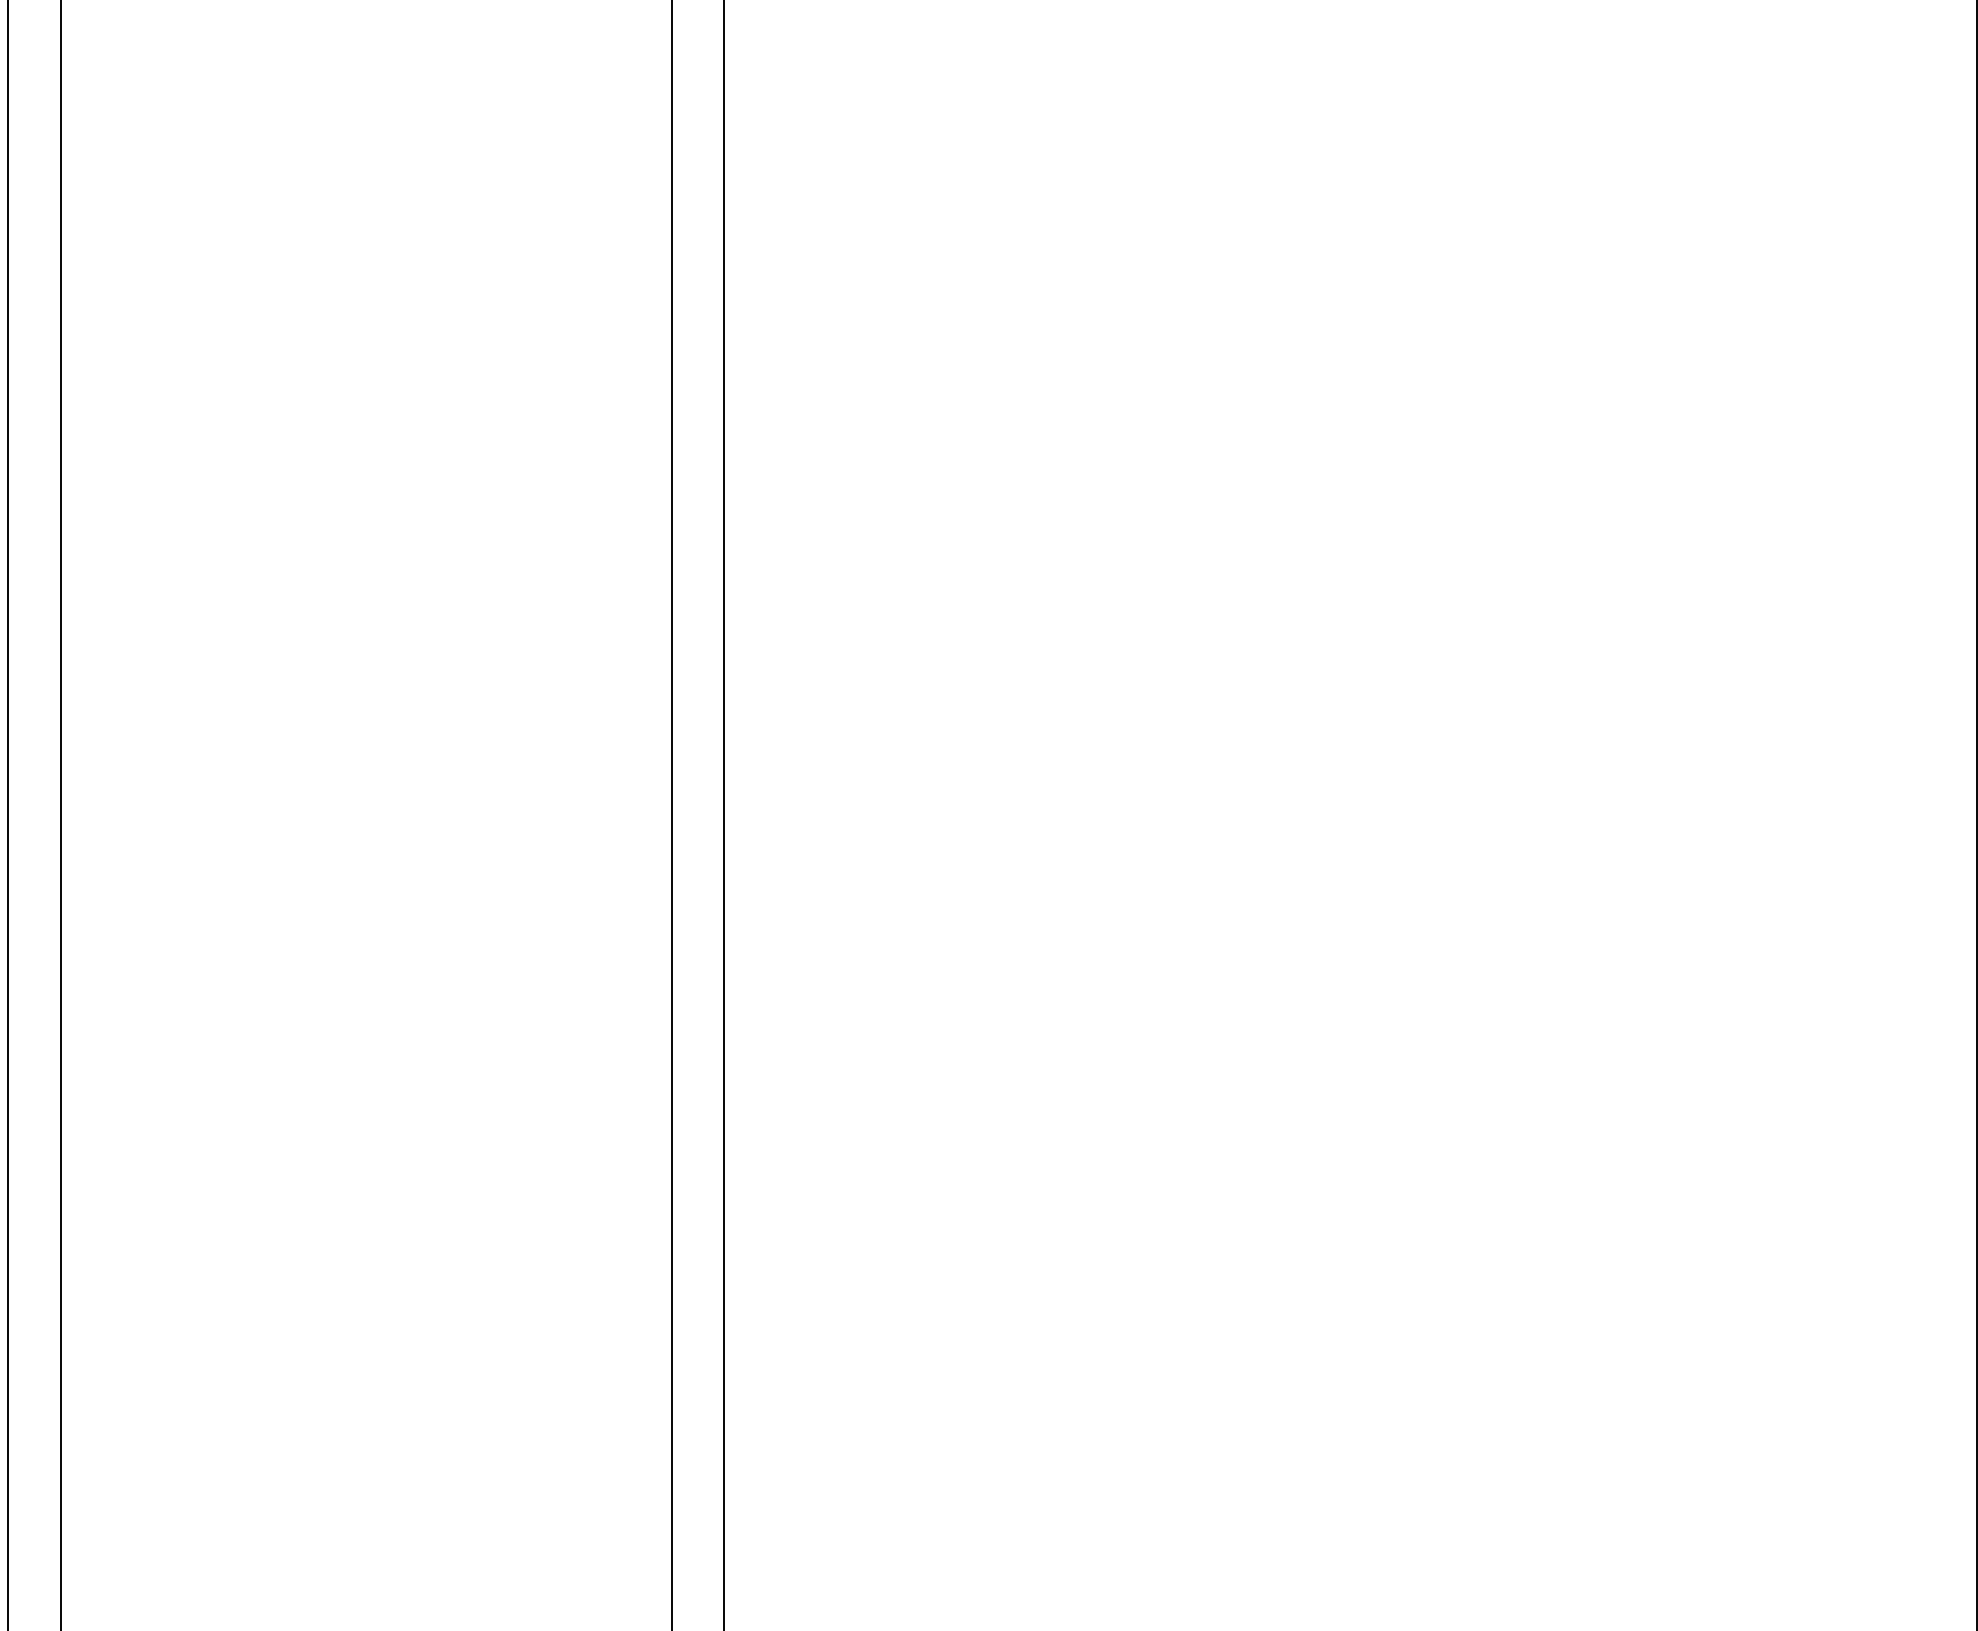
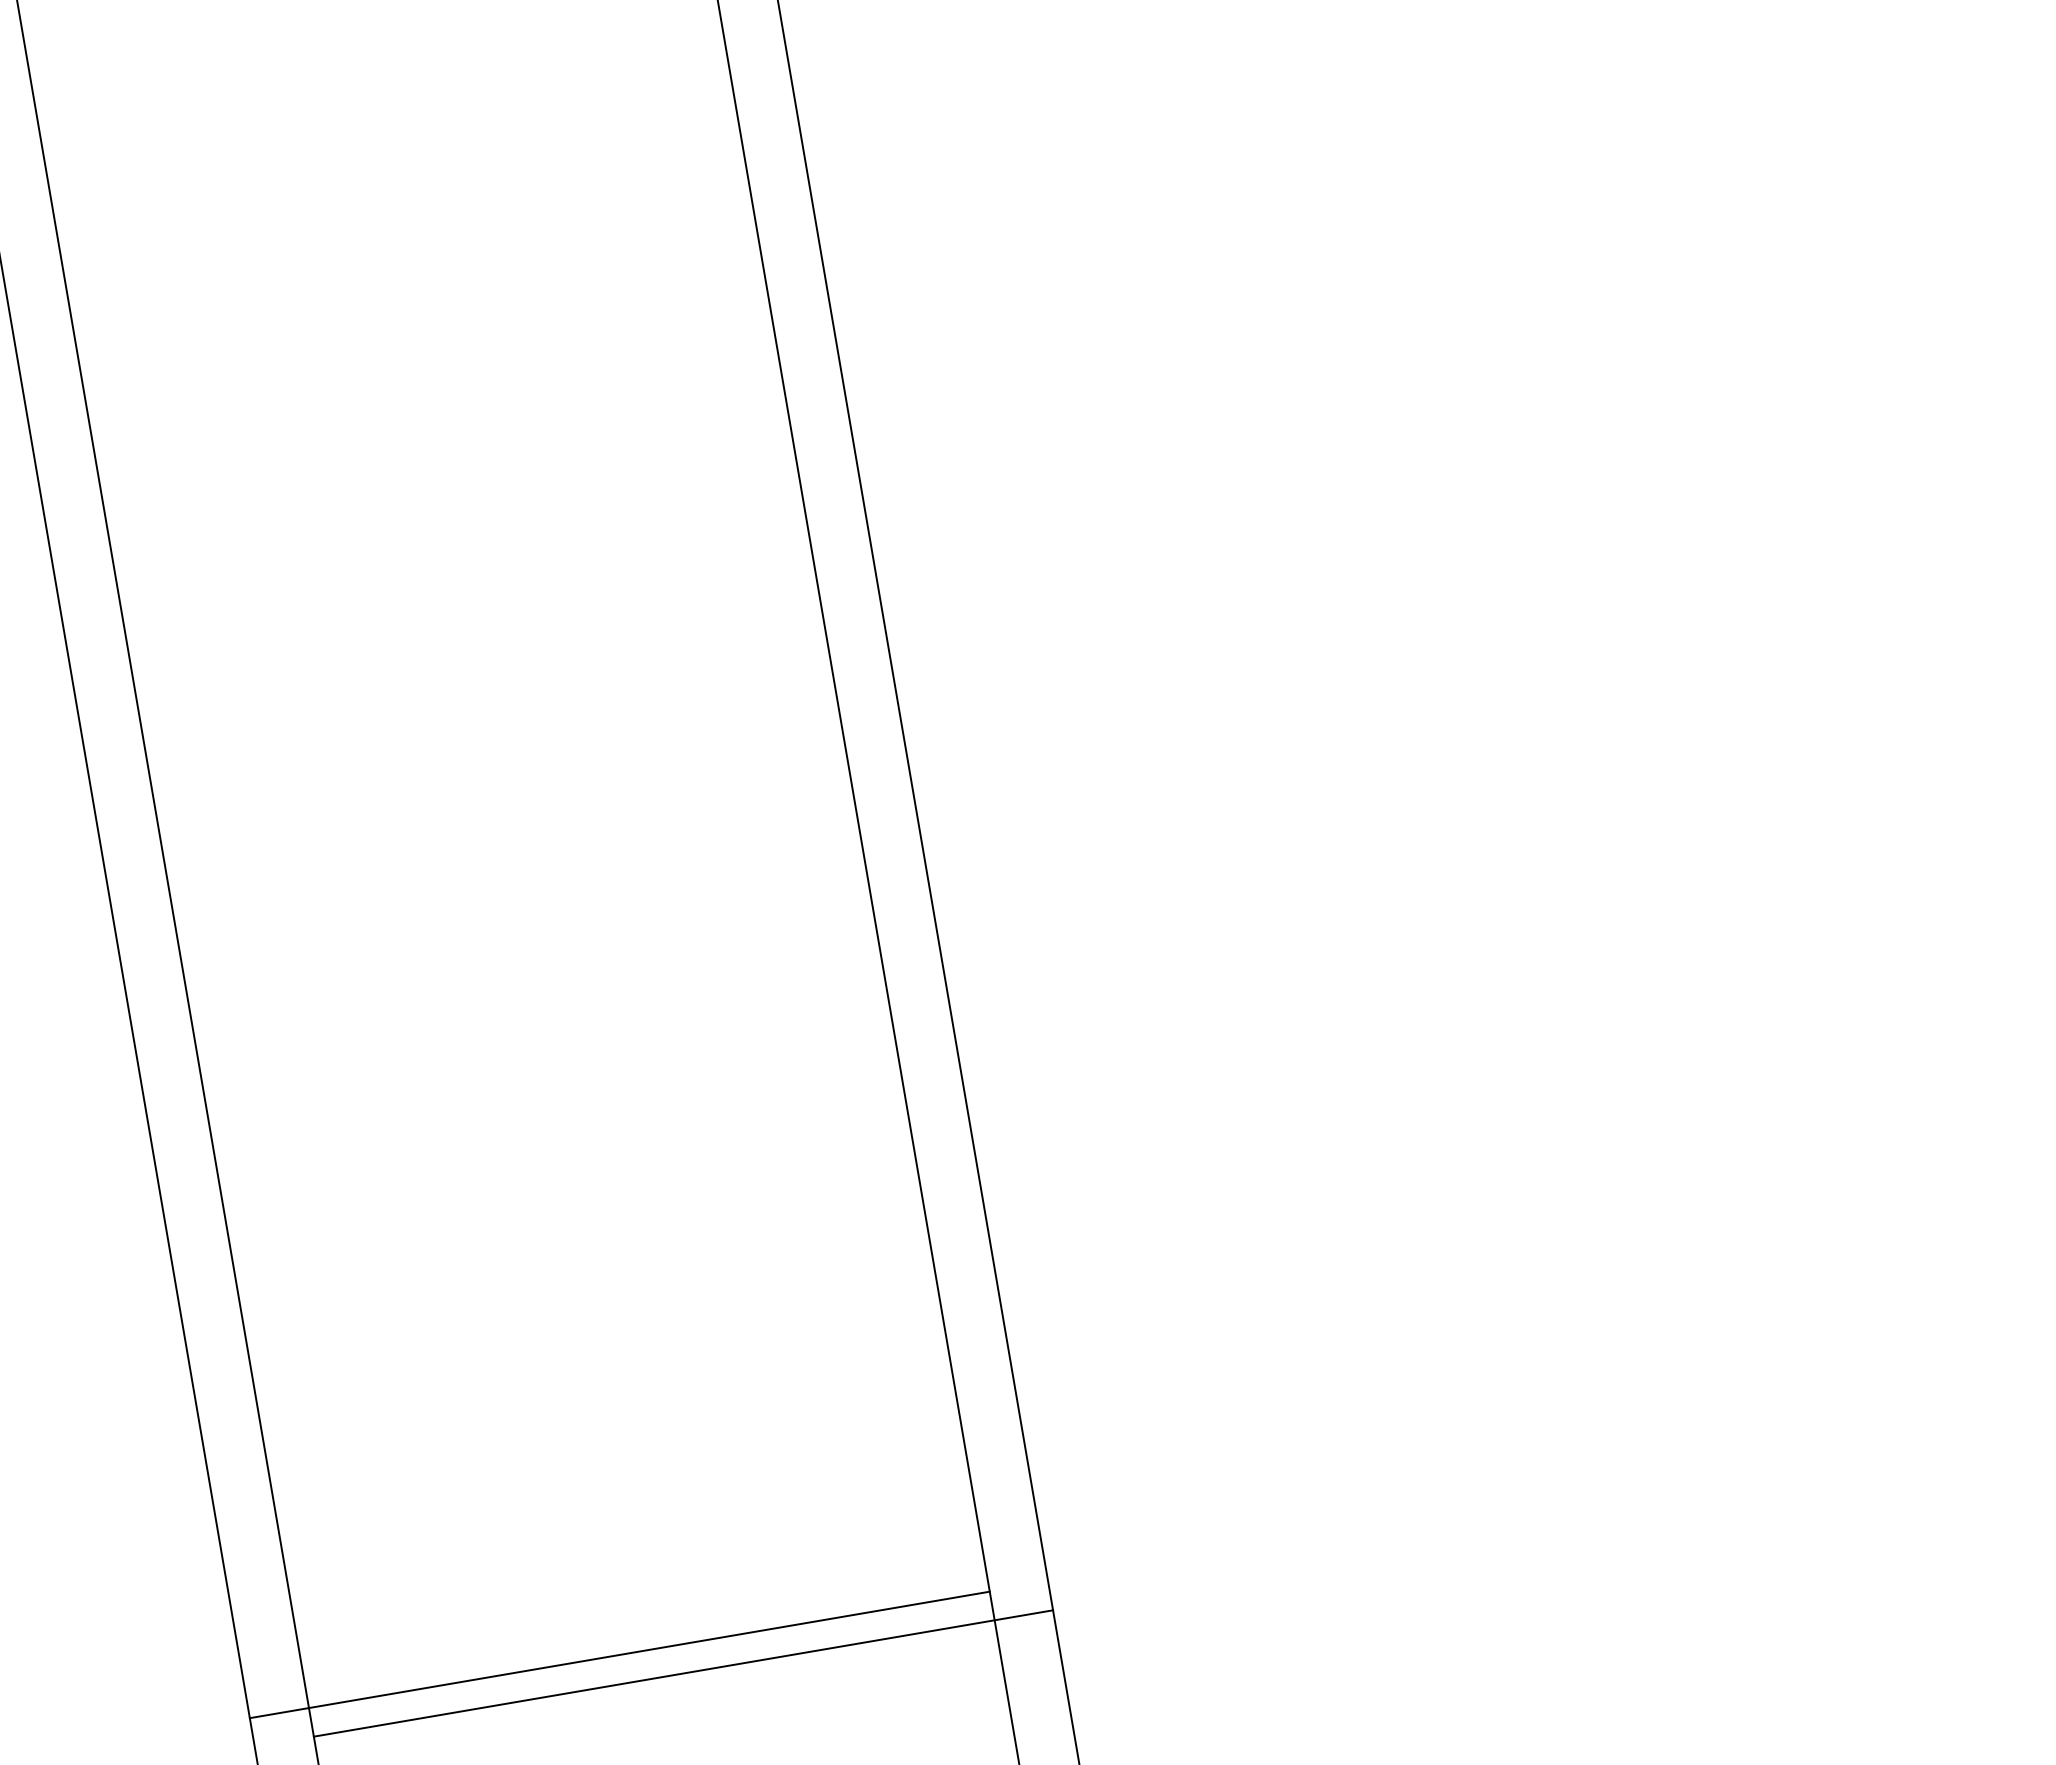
line: (339, 1508) -> (619, 1654), added
line: (392, 1534) -> (683, 1673), added

